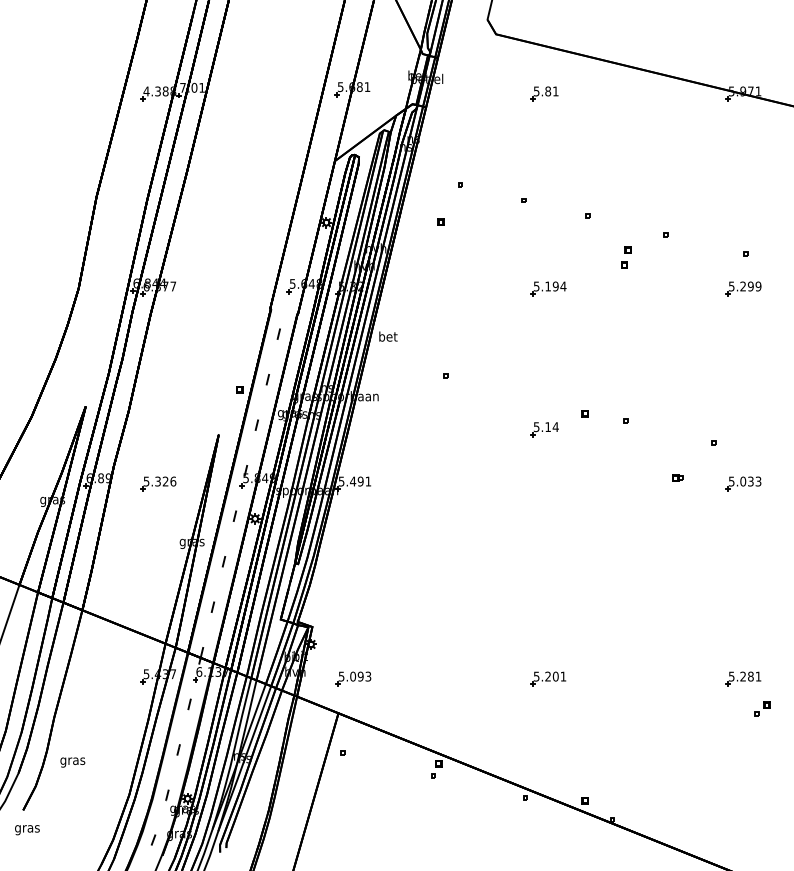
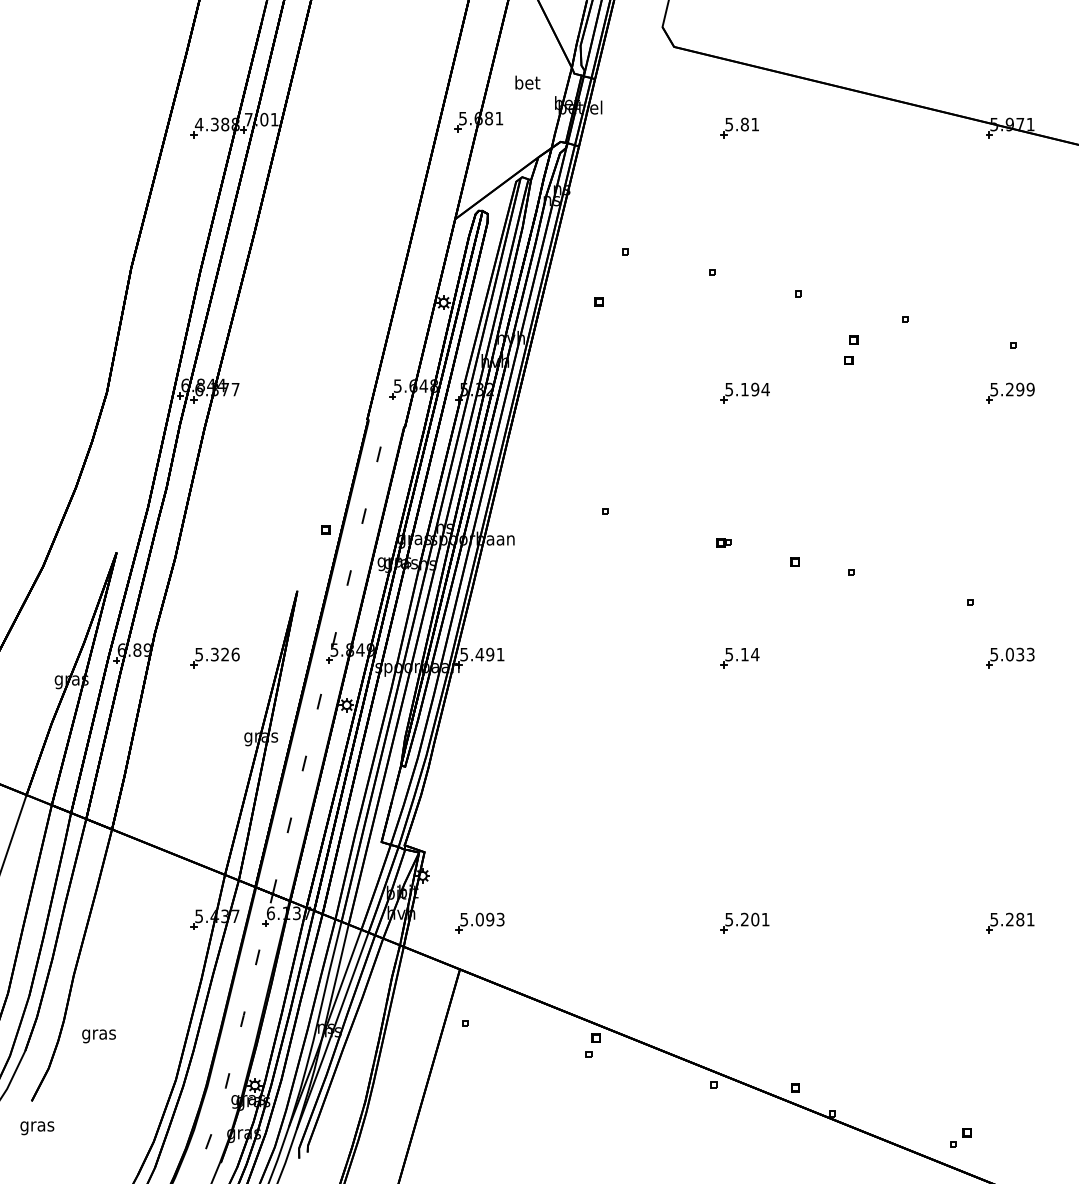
text: (388, 336) -> (527, 82), moved
part: (544, 429) -> (739, 658), moved
part: (677, 477) -> (723, 542), moved
part: (762, 708) -> (960, 1137), moved

